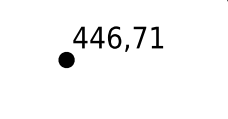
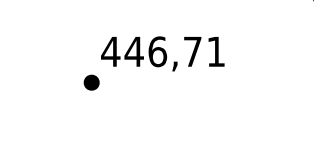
part: (66, 59) -> (91, 82), size x0.71

